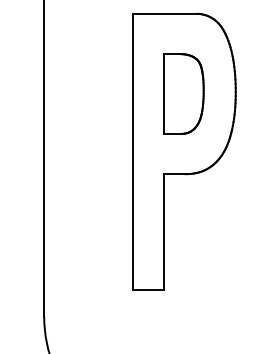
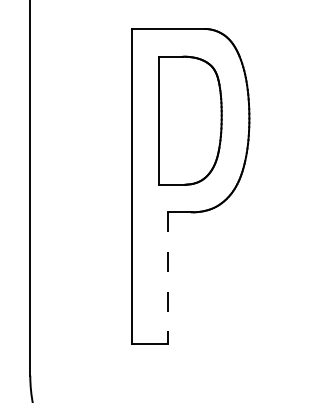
part: (183, 93) -> (189, 120), size x1.4
line: (164, 231) -> (167, 277), solid -> dashed

